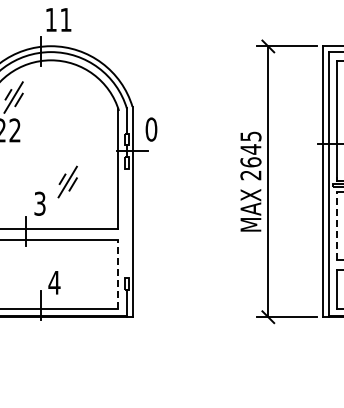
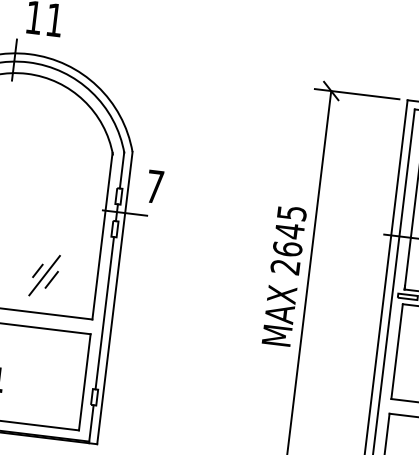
text: (151, 129) -> (155, 186), 0 -> 7
part: (67, 181) -> (44, 274), moved
line: (126, 223) -> (104, 313), added
line: (337, 225) -> (397, 351), dashed -> solid
line: (118, 274) -> (84, 382), dashed -> solid

